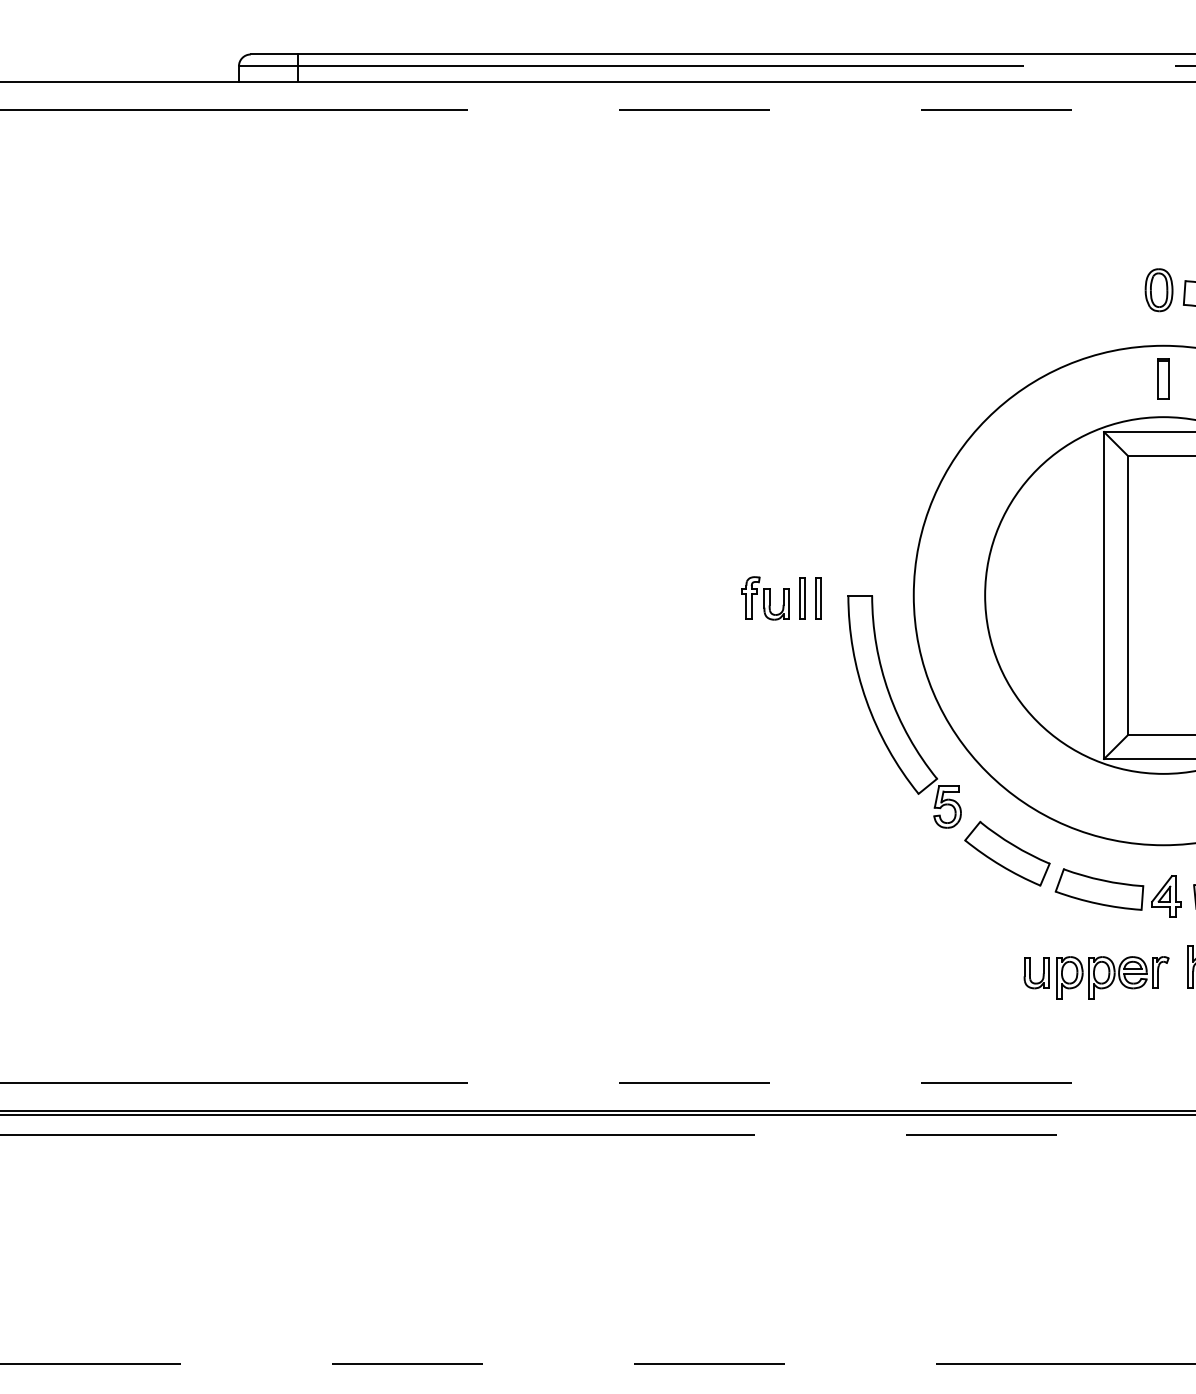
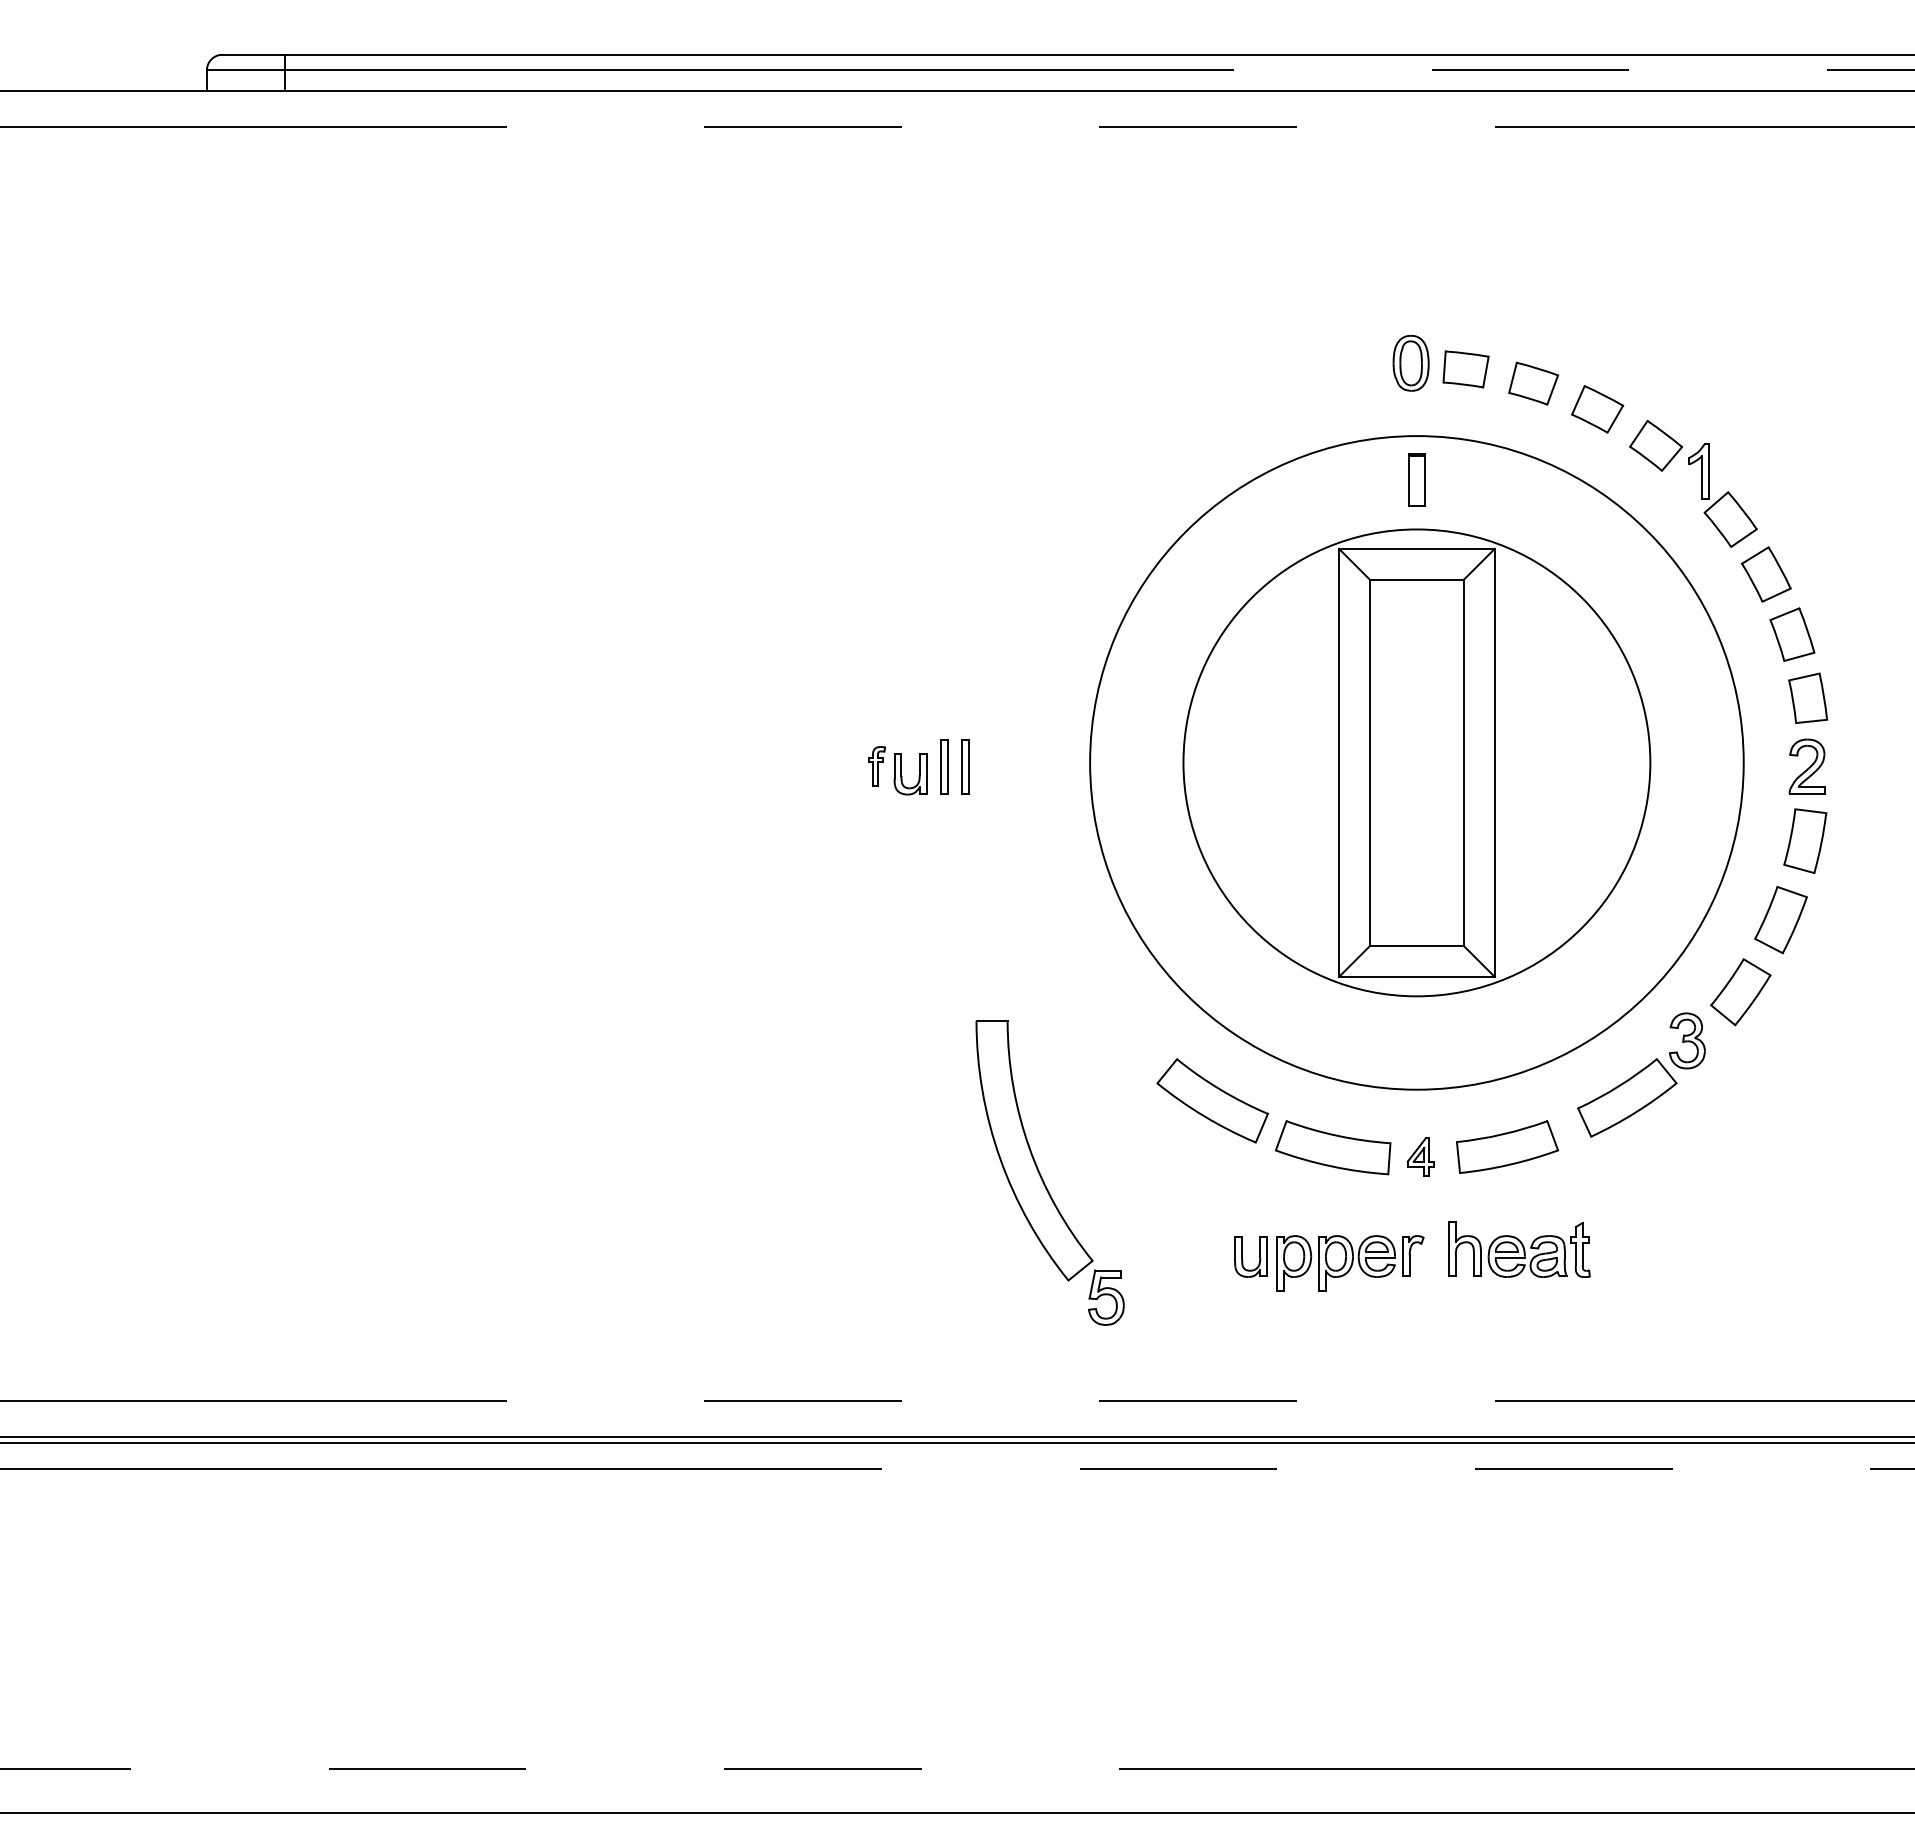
part: (751, 597) -> (877, 765), size x0.7
part: (898, 713) -> (1041, 1175), moved
part: (1166, 896) -> (1420, 1156), size x0.7

